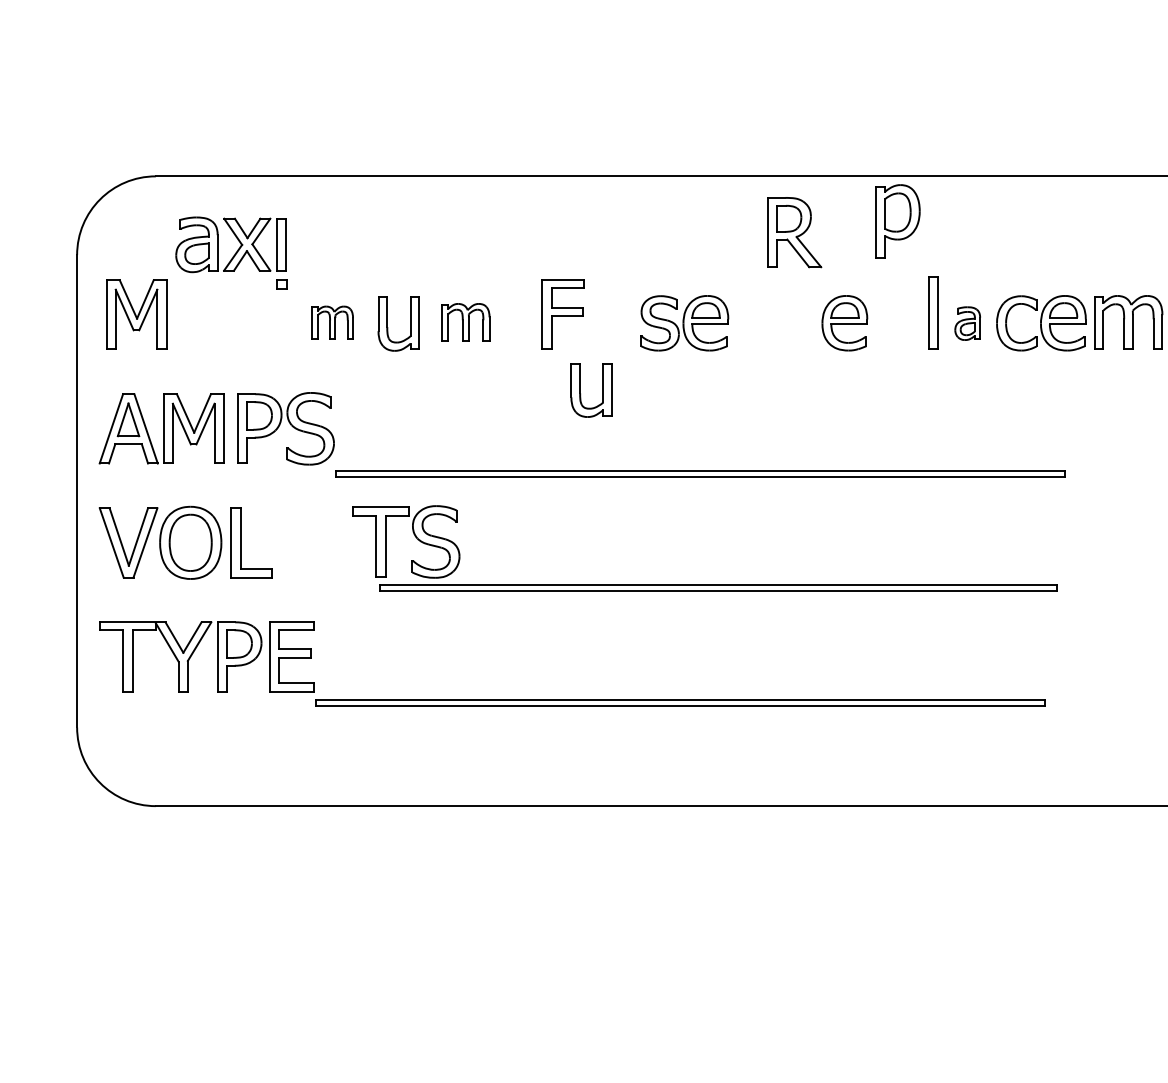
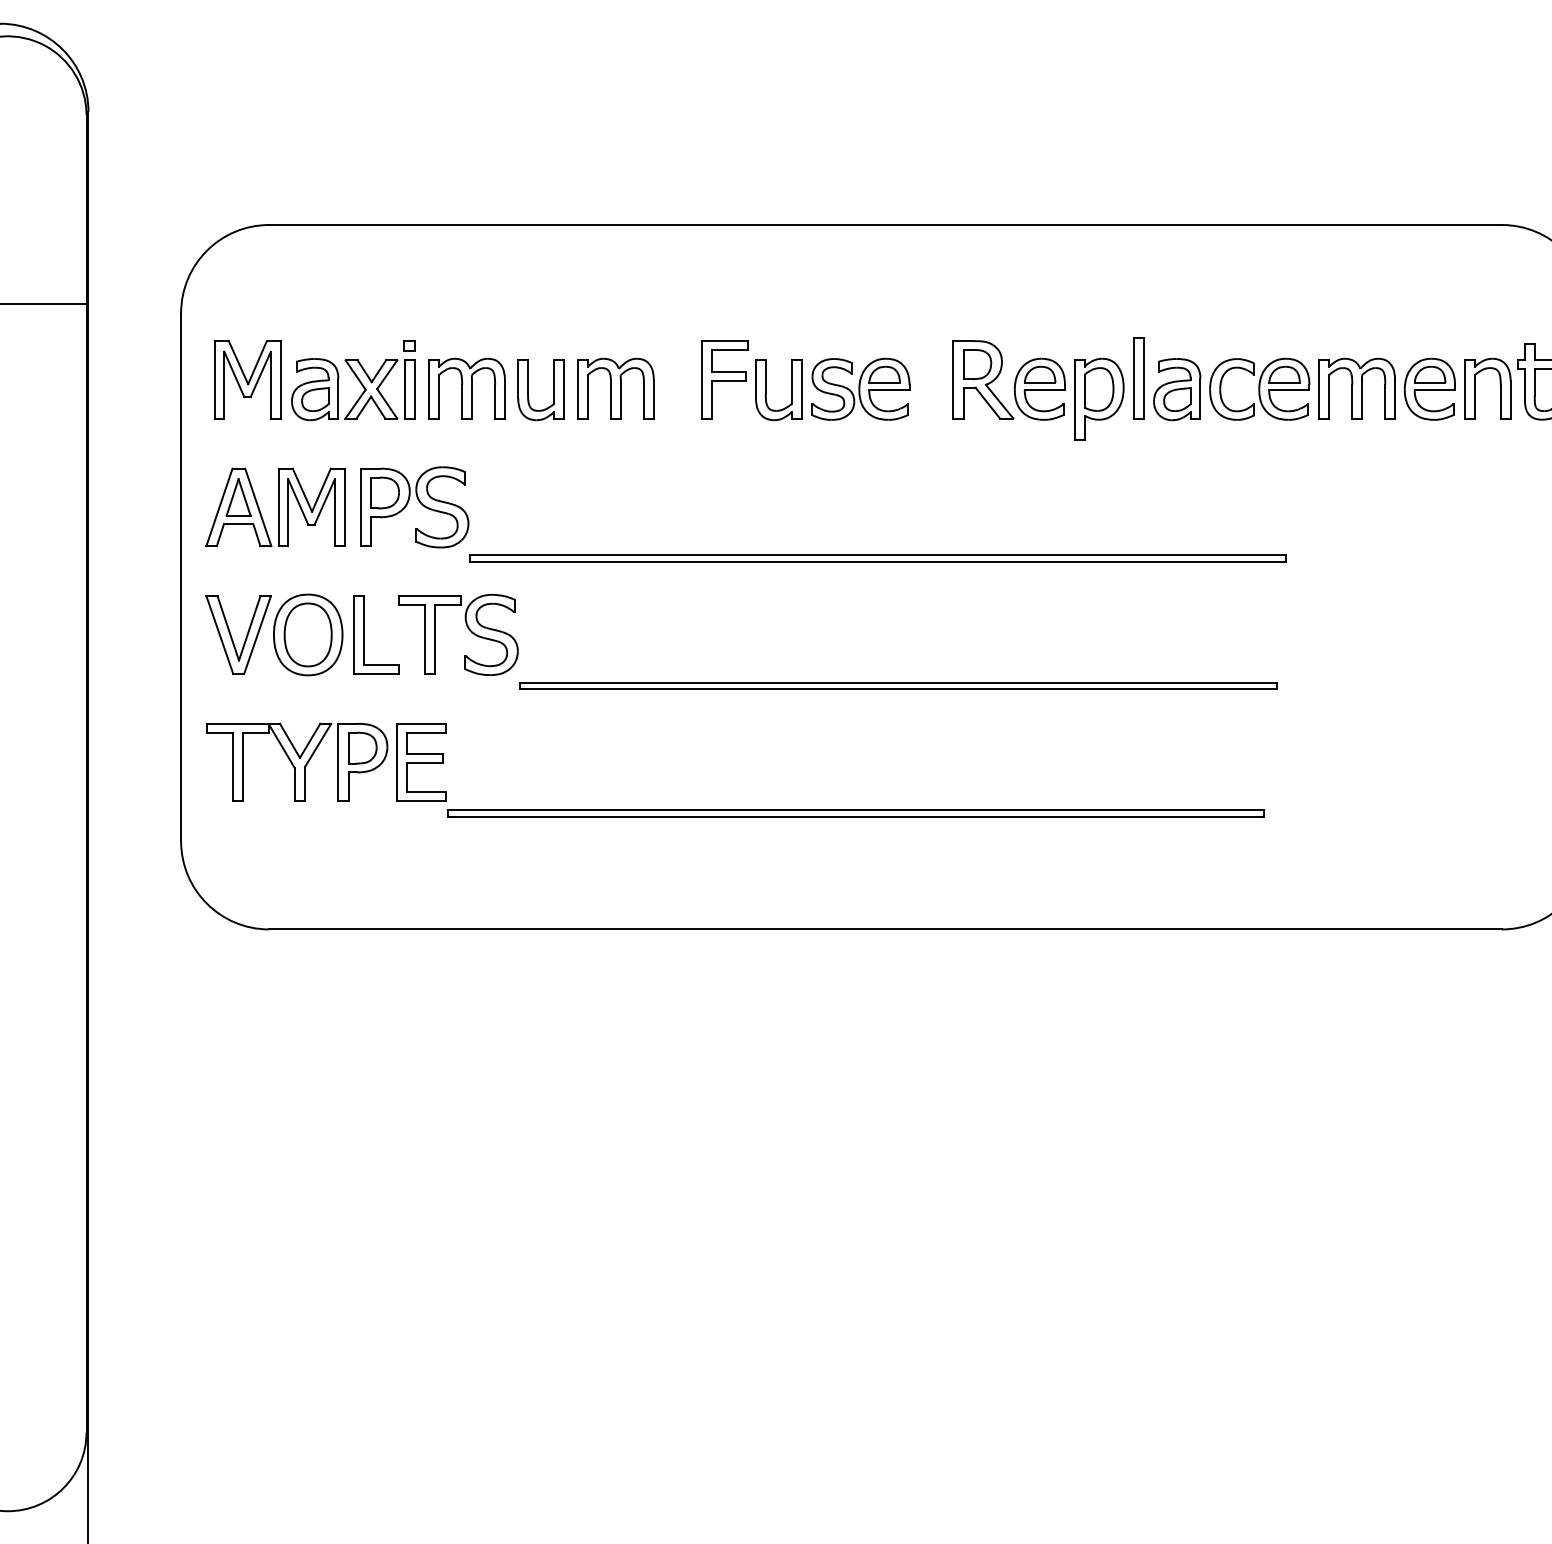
part: (898, 220) -> (1099, 398), moved
part: (794, 232) -> (983, 379), moved
part: (238, 241) -> (361, 385), moved
part: (332, 322) -> (466, 388), size x1.67
part: (465, 322) -> (615, 388), size x1.43
part: (967, 323) -> (1177, 389), size x1.67
part: (580, 390) -> (766, 390), moved
part: (414, 536) -> (467, 628), moved

